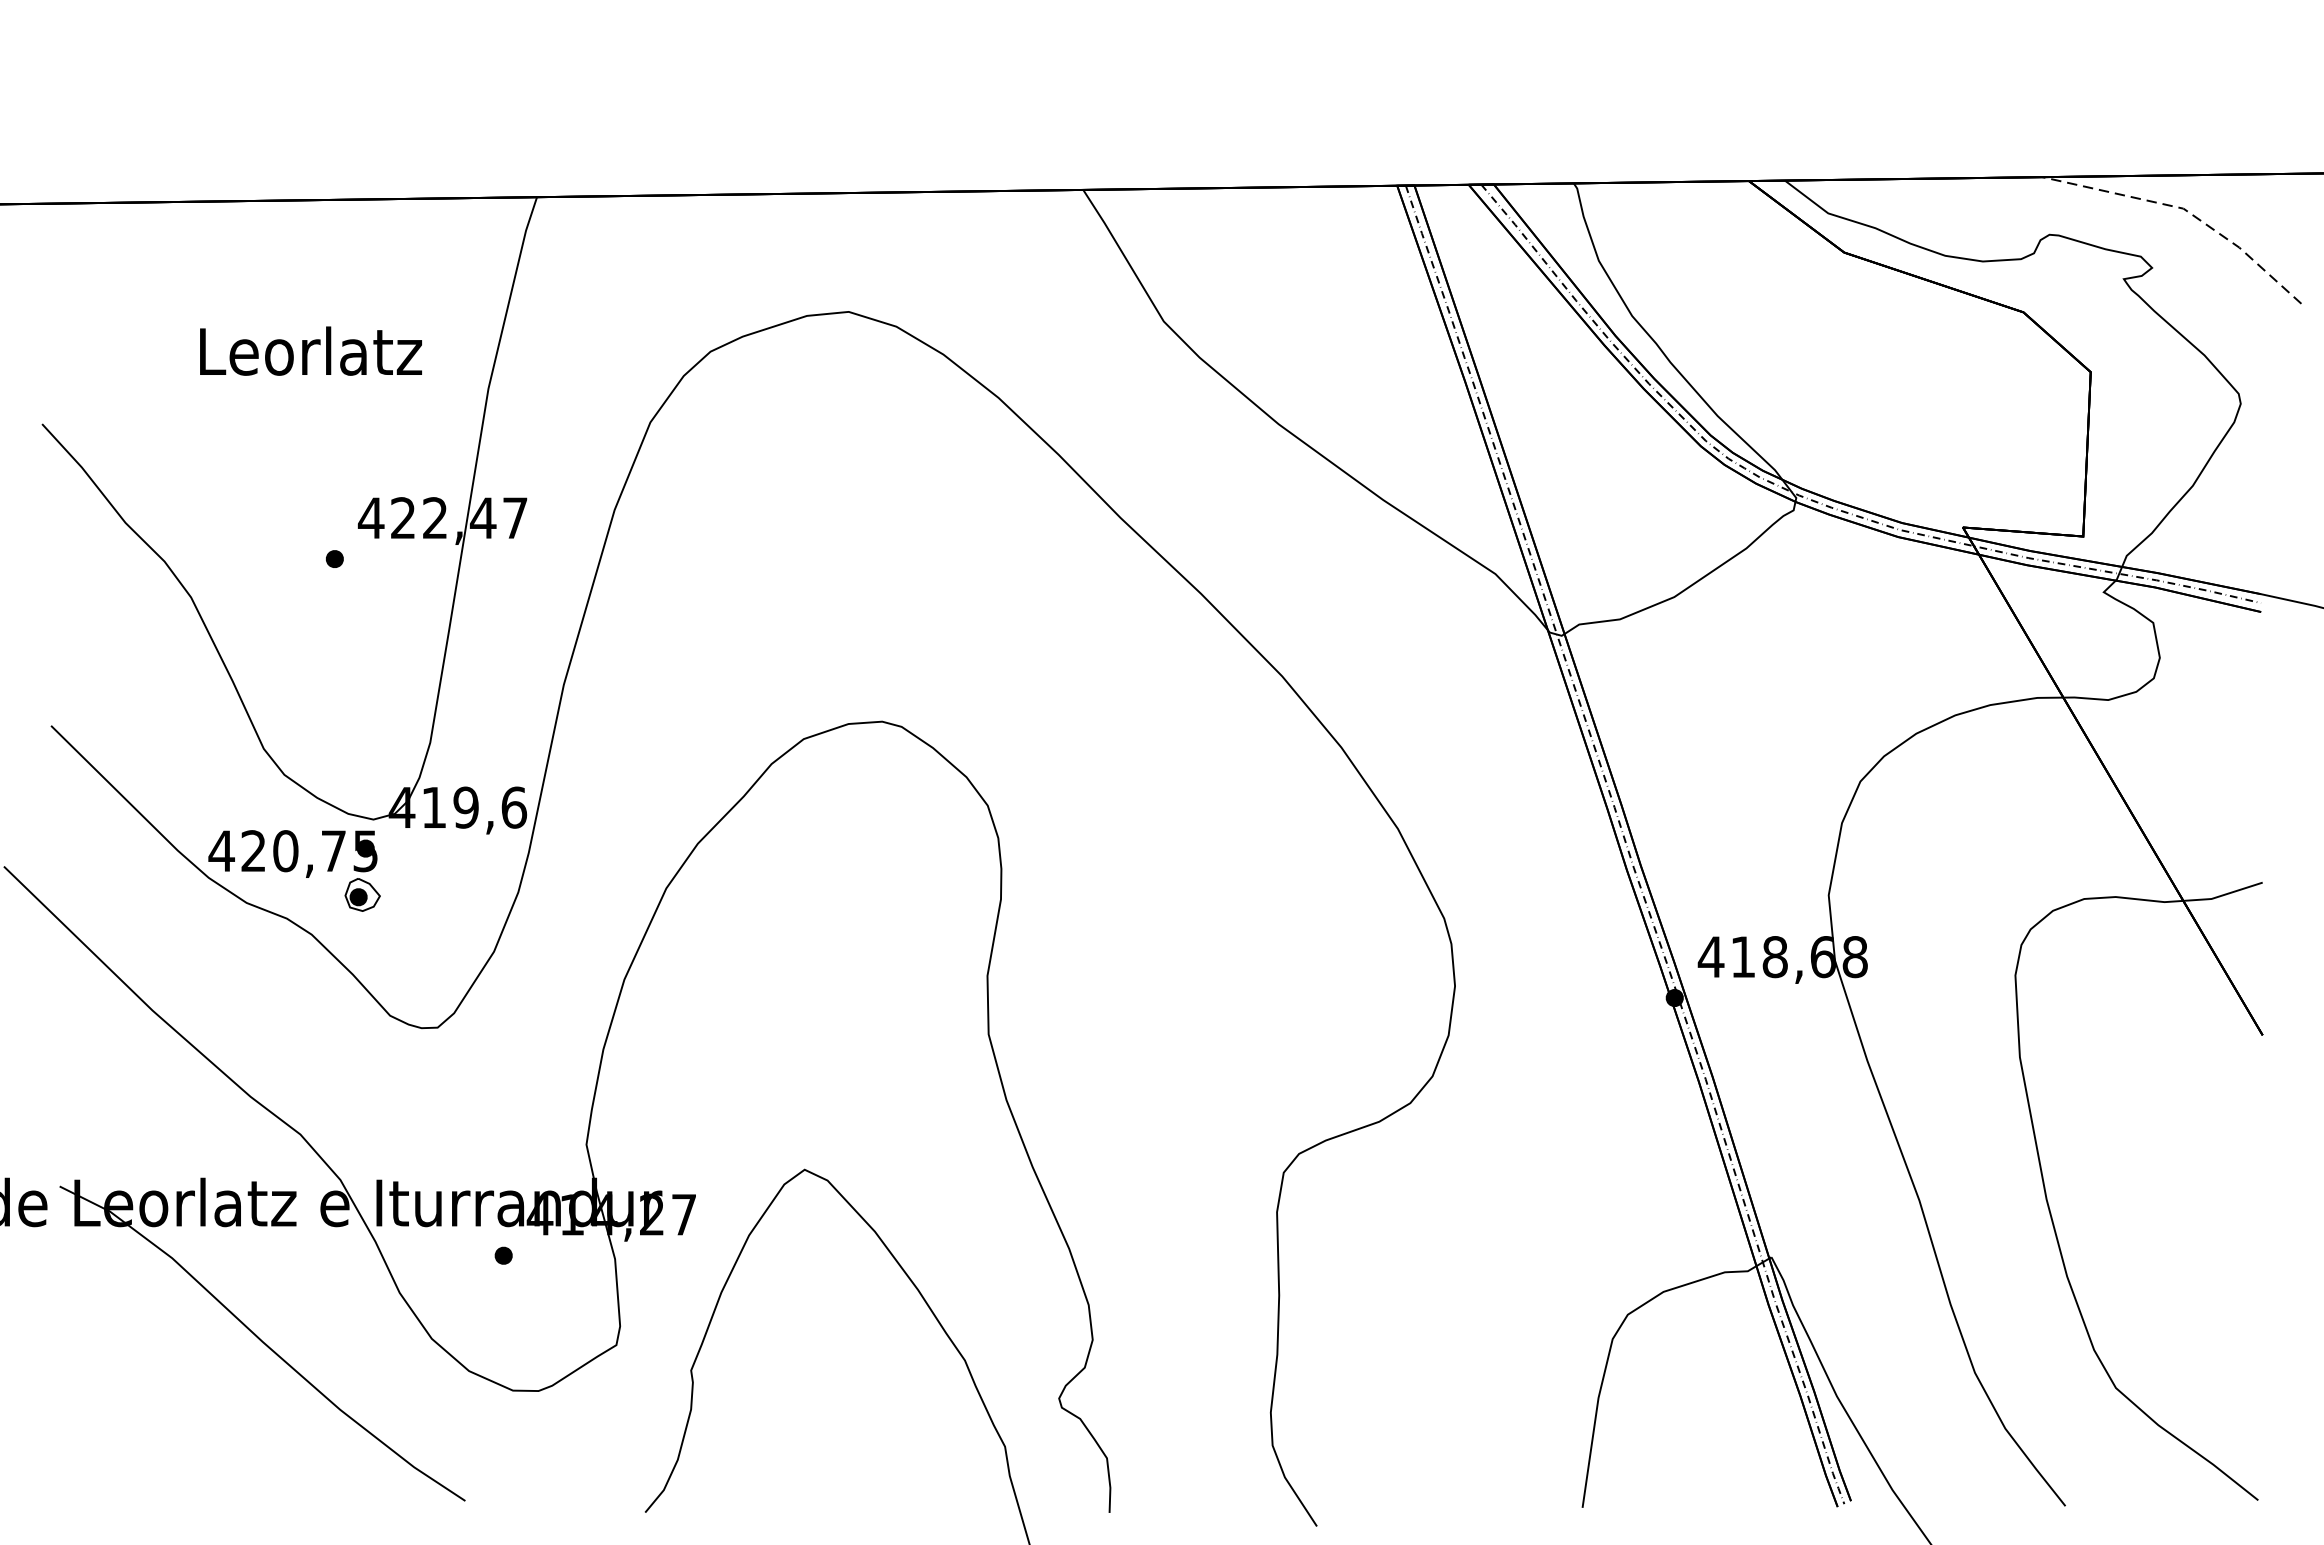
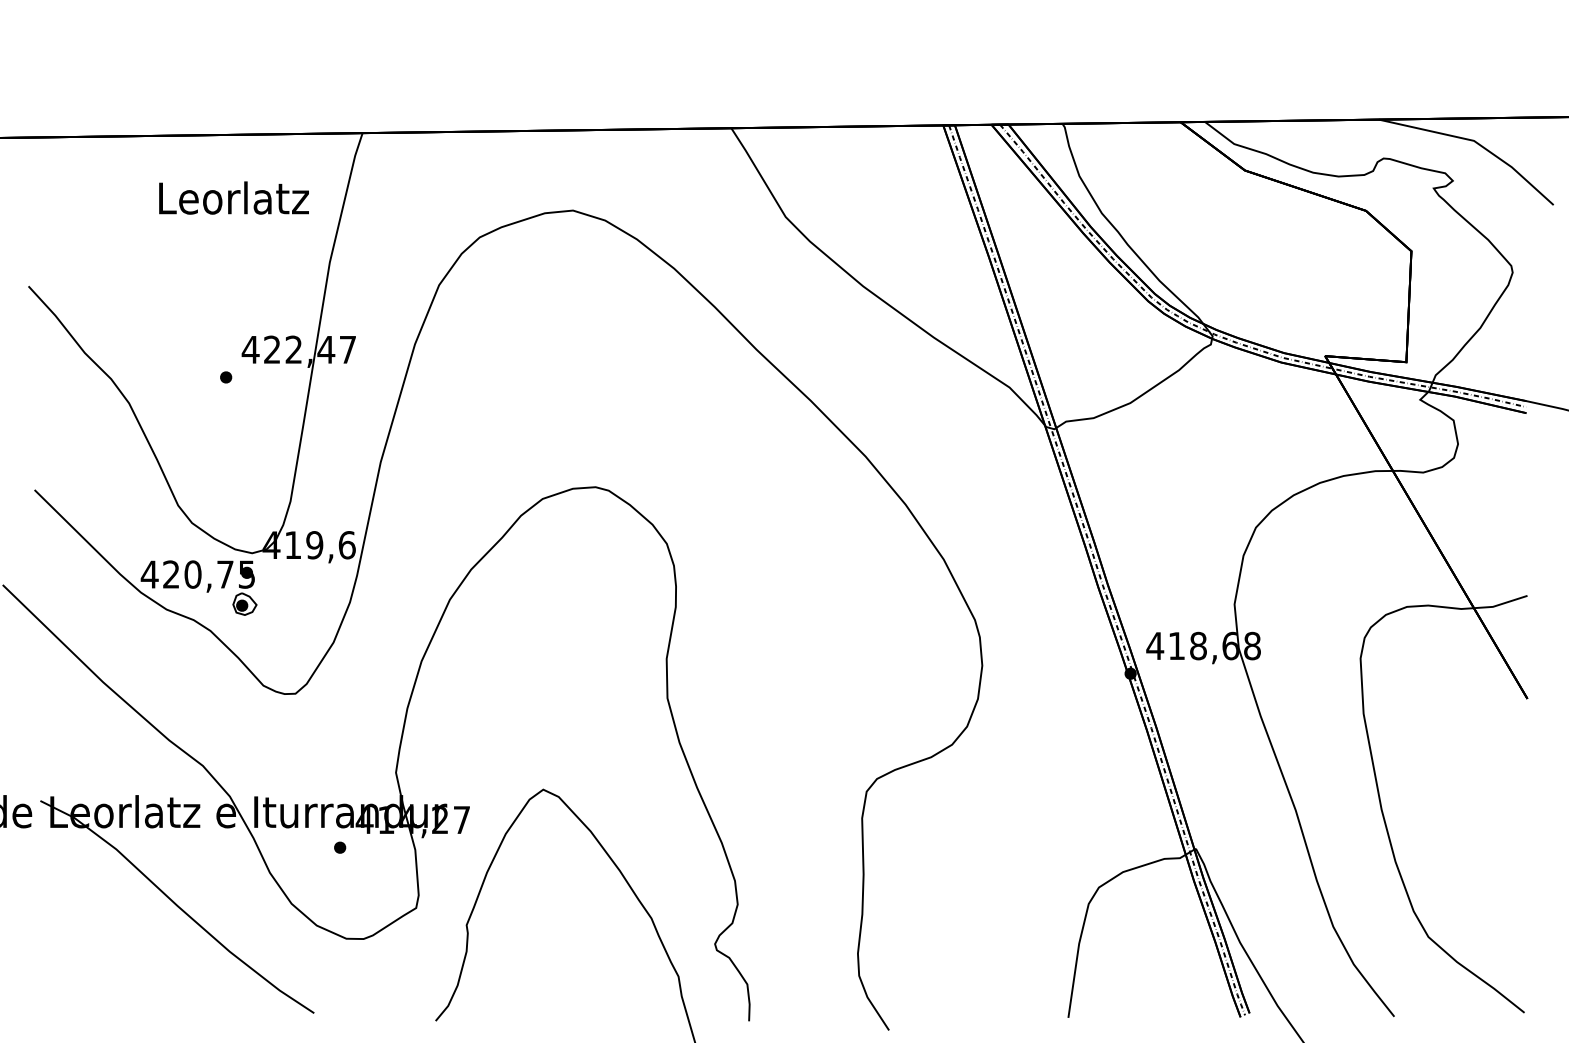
line: (2185, 211) -> (1475, 142), dashed -> solid
text: (310, 350) -> (233, 197), moved

